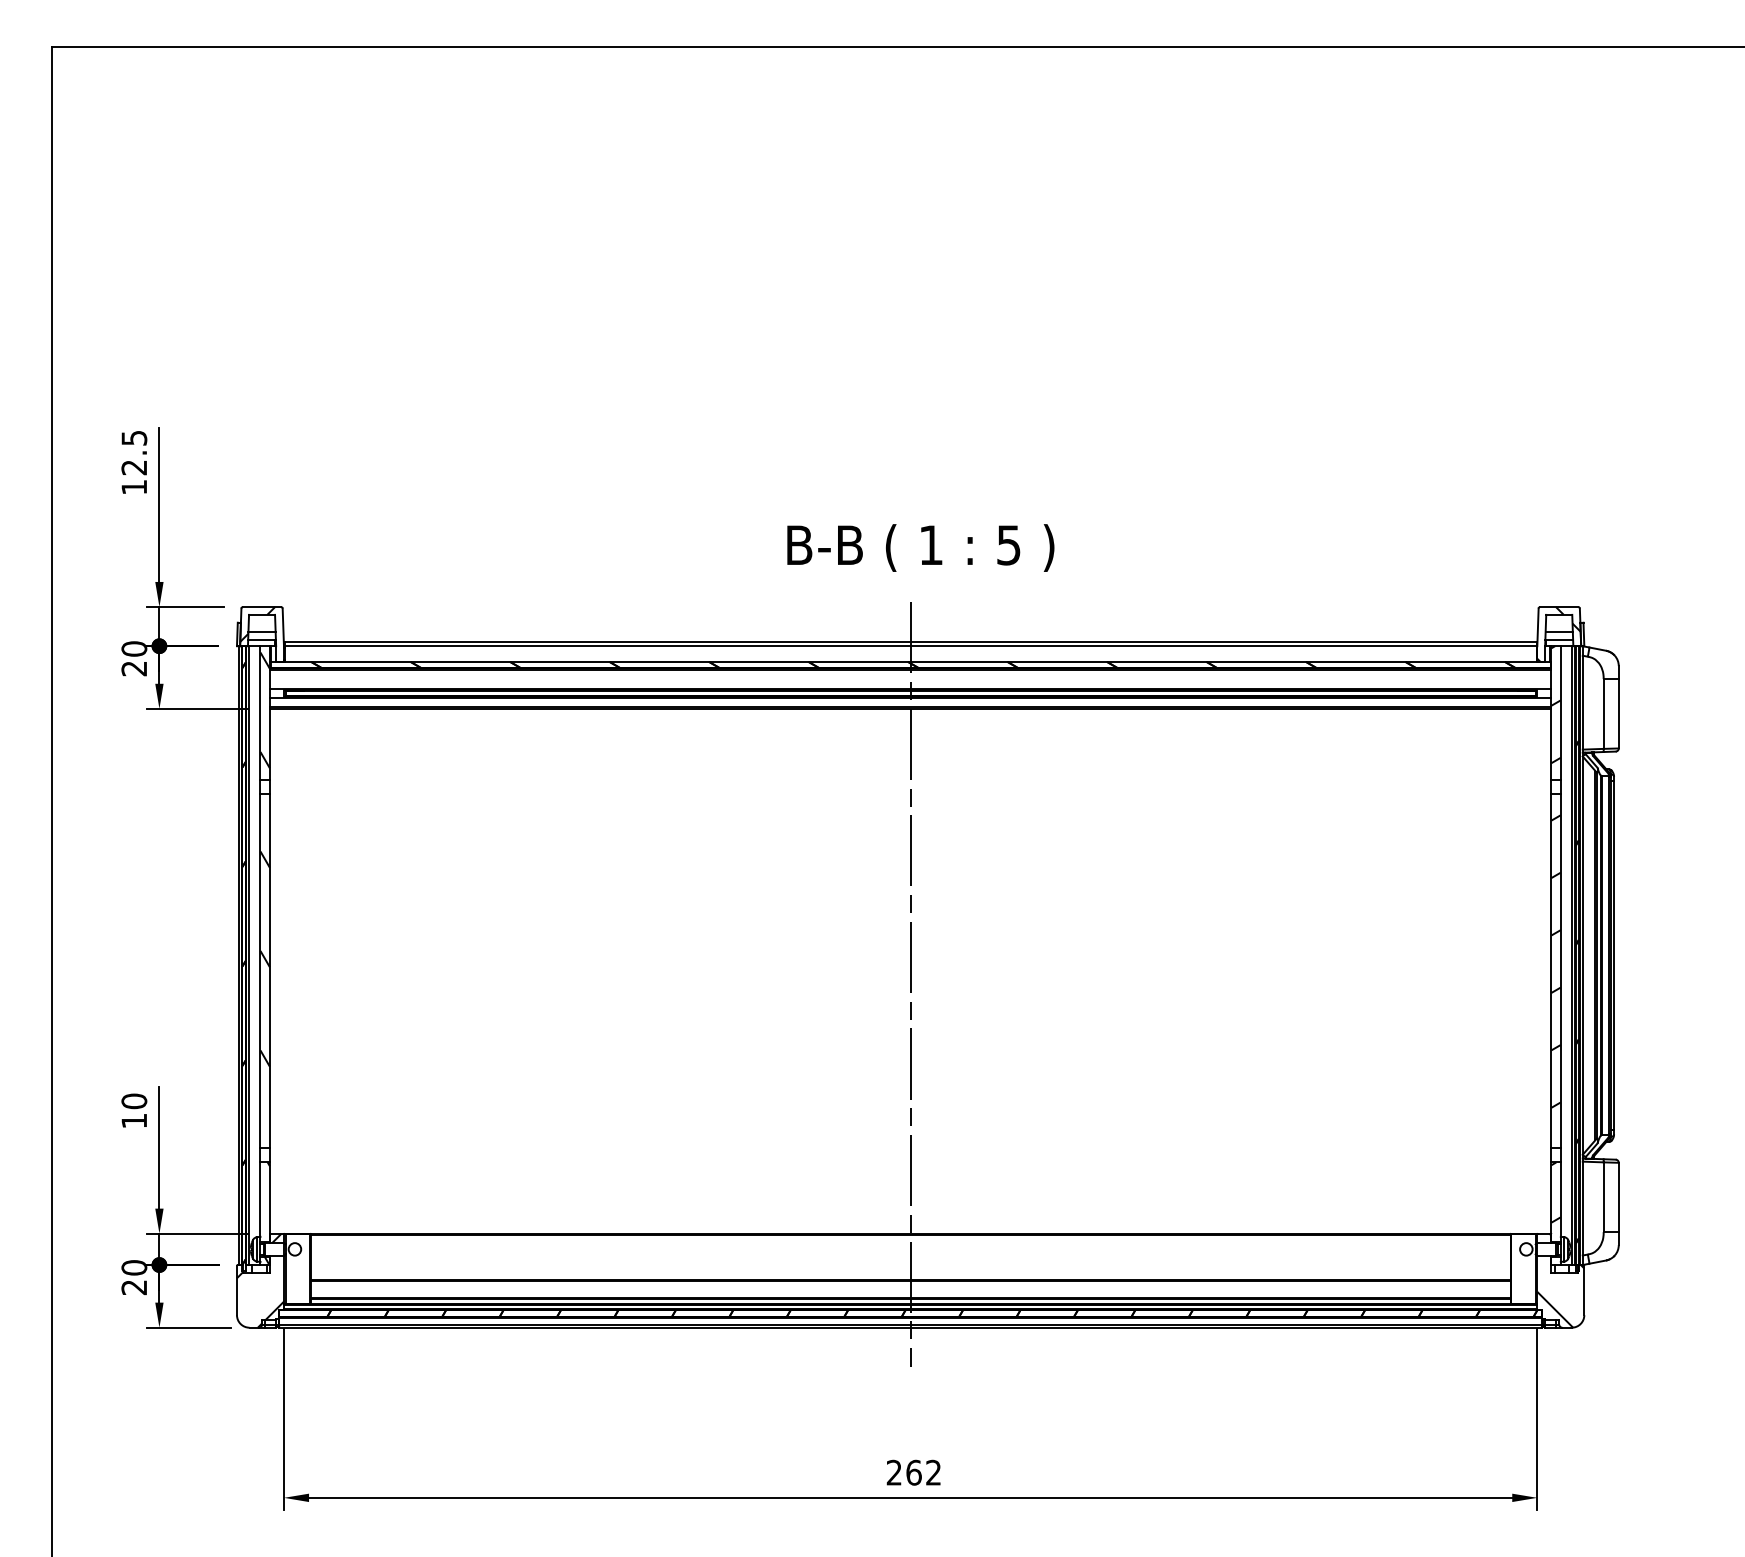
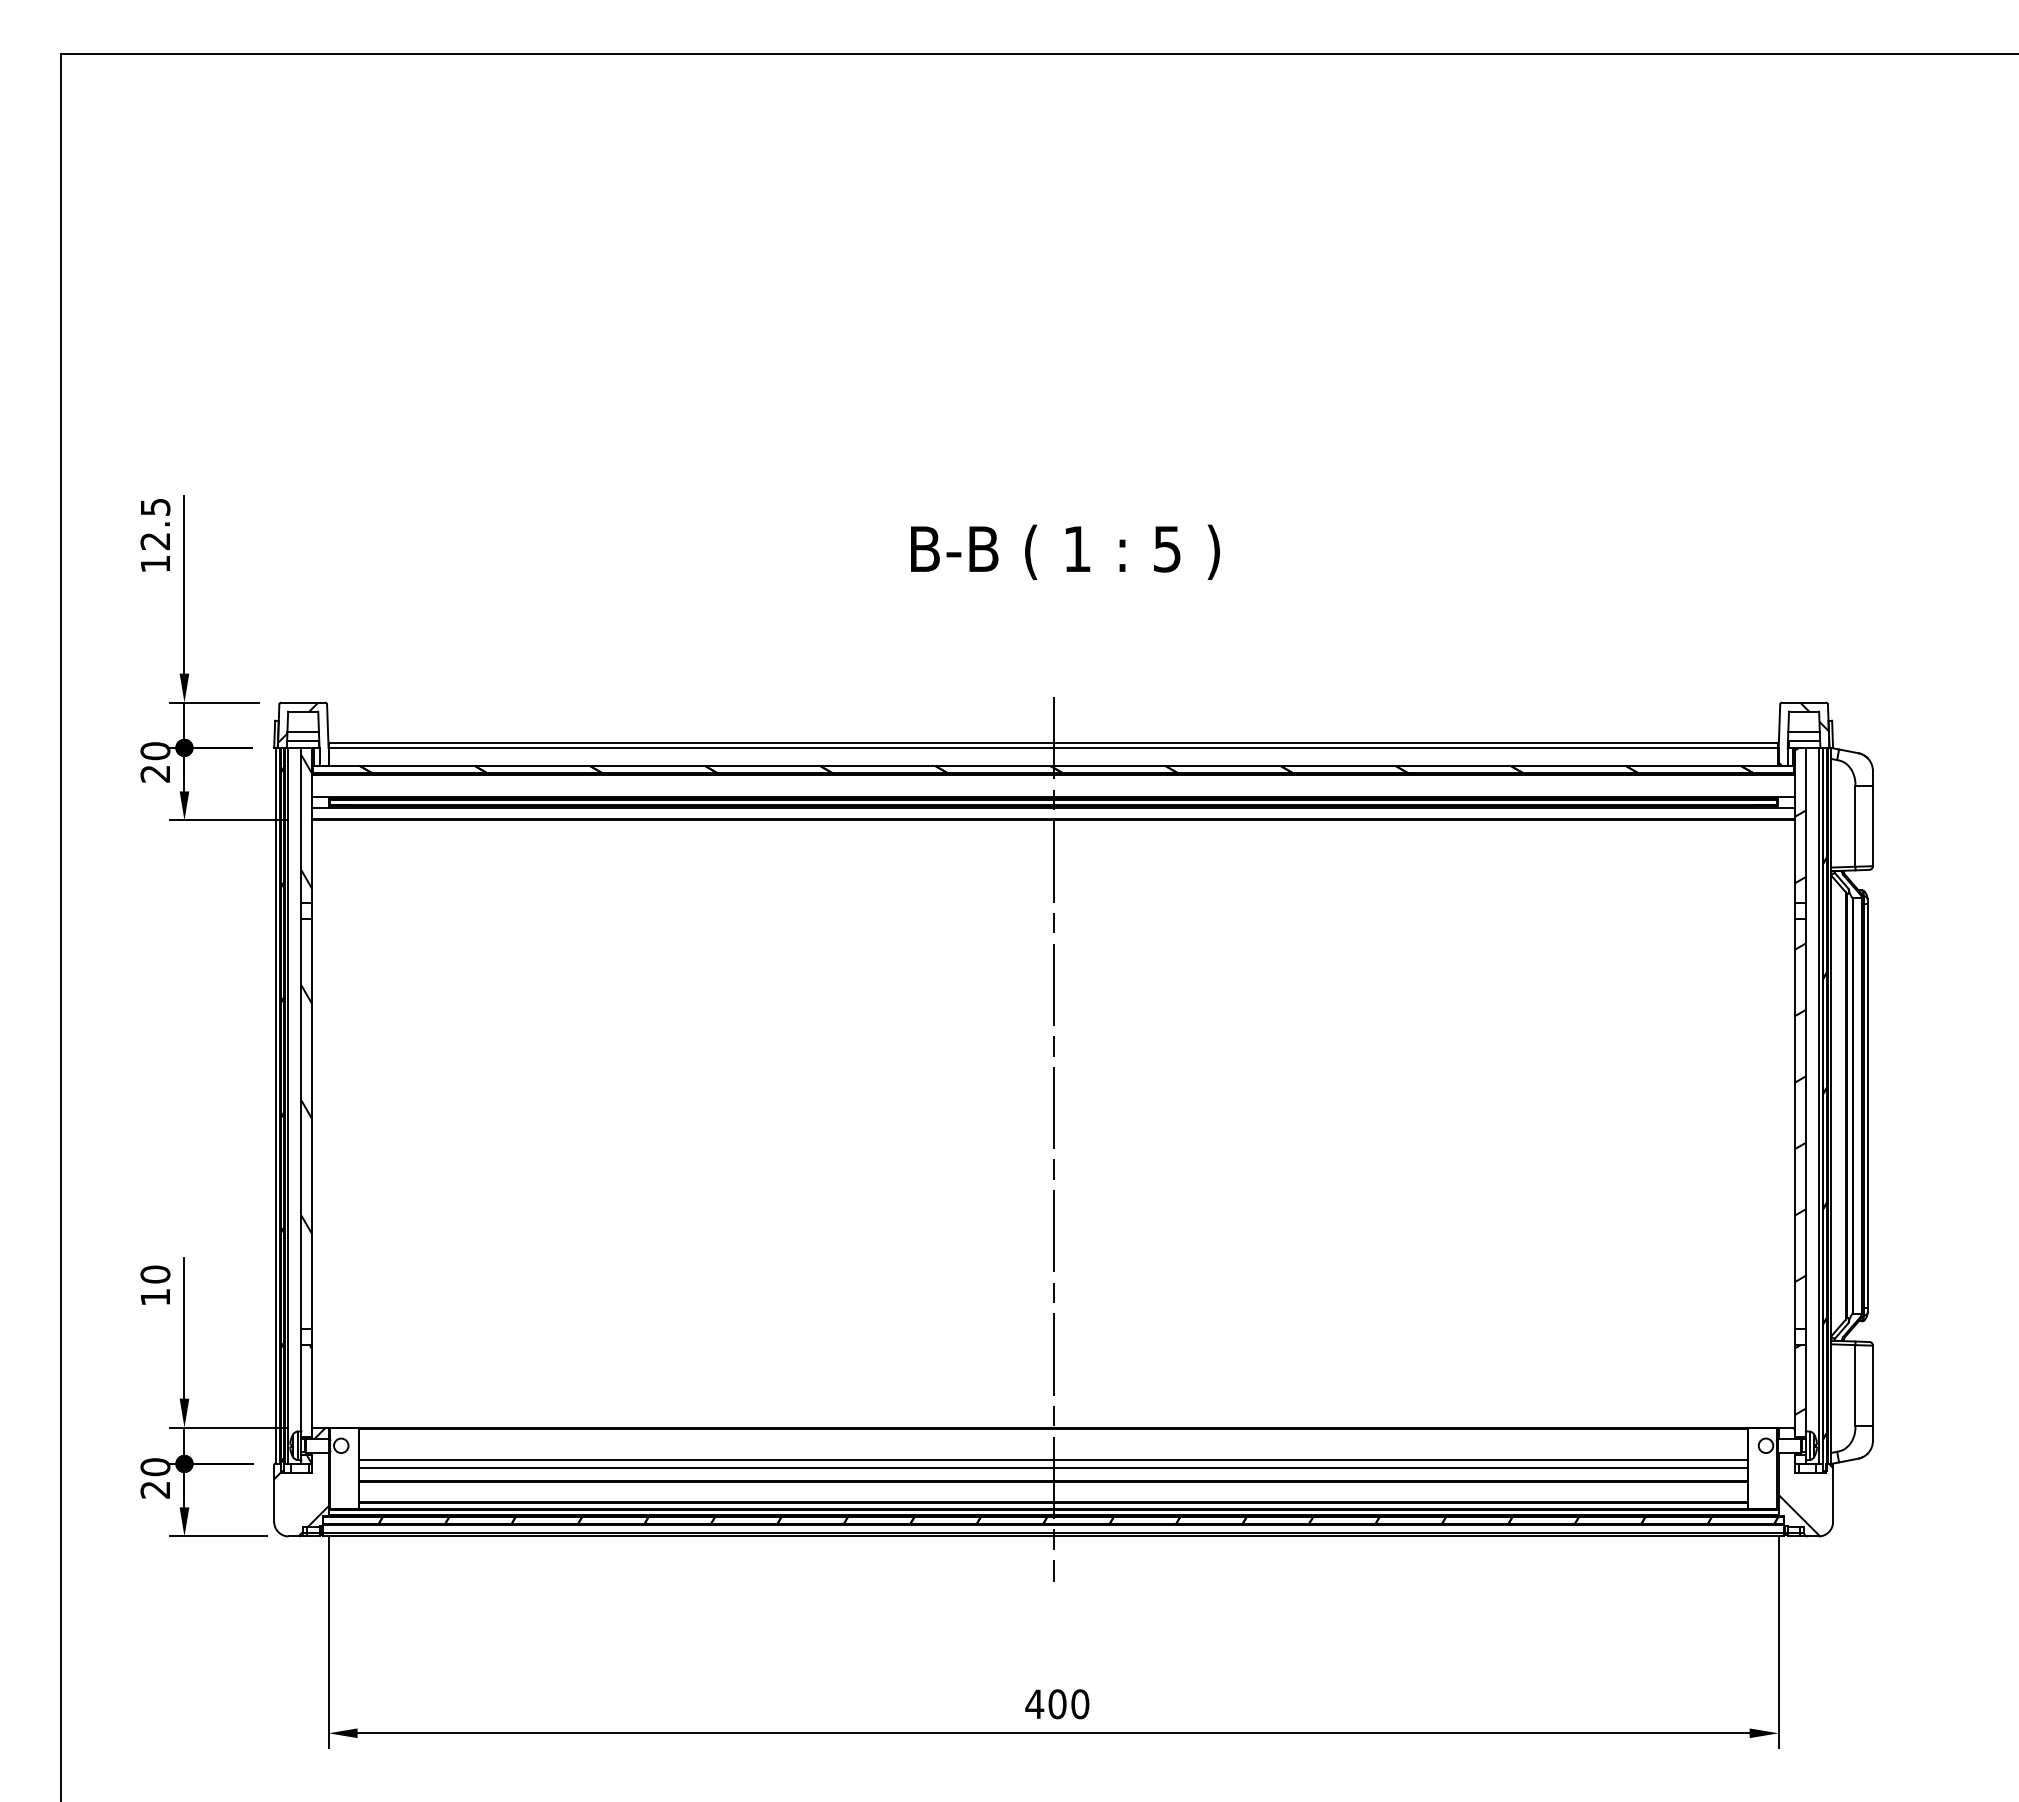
text: (920, 547) -> (1065, 551), moved
line: (910, 1262) -> (1053, 1460), added
line: (910, 1268) -> (1053, 1467), added
text: (913, 1472) -> (1057, 1704), 262 -> 400

